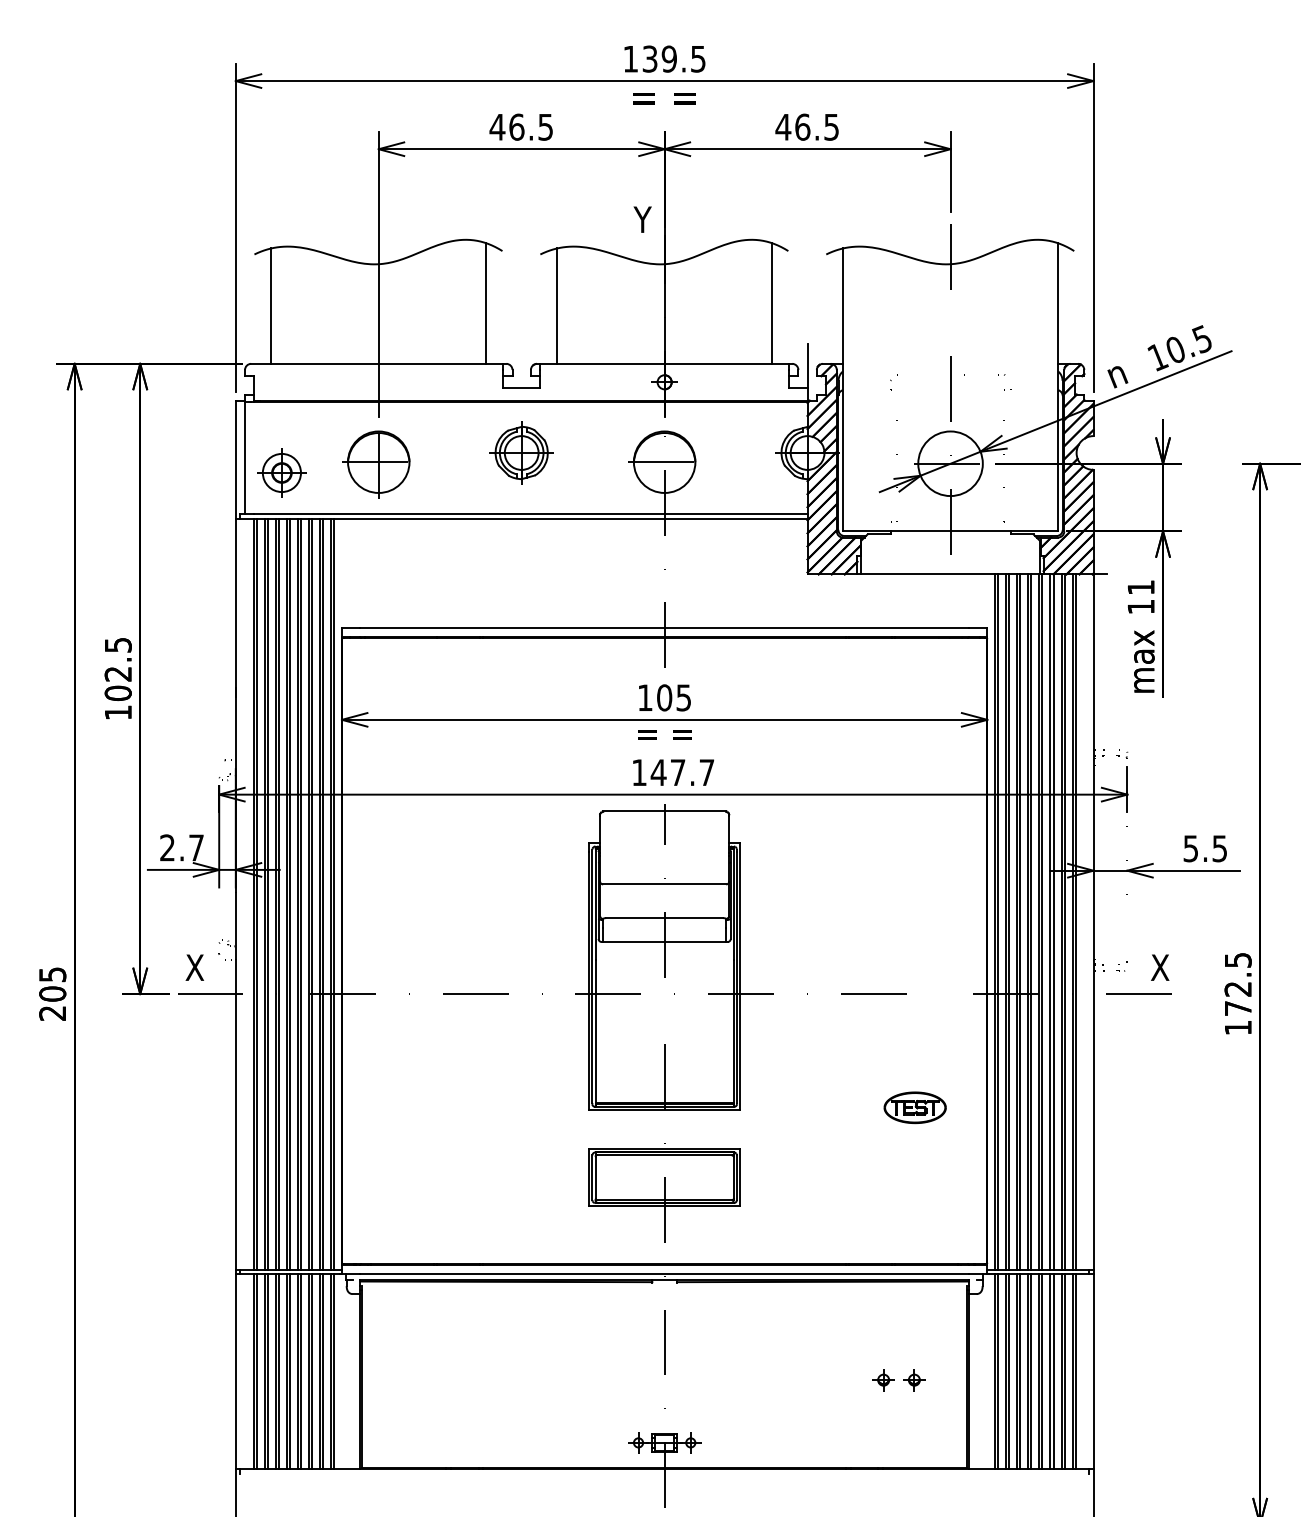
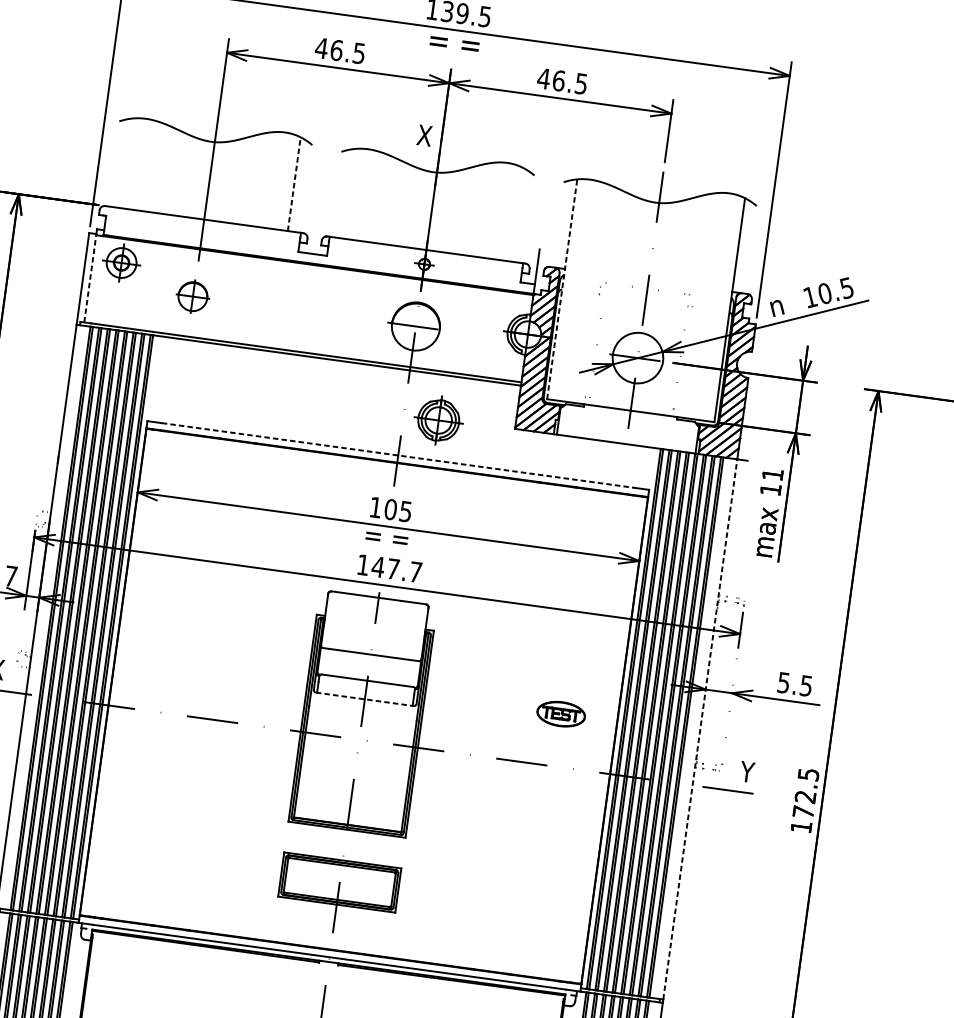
text: (642, 219) -> (424, 135), Y -> X
line: (486, 303) -> (294, 184), solid -> dashed
line: (772, 303) -> (516, 214), removed
line: (271, 305) -> (127, 162), removed
line: (557, 305) -> (349, 193), removed
line: (842, 389) -> (561, 288), solid -> dashed
part: (521, 452) -> (438, 420), moved
line: (245, 457) -> (90, 278), solid -> dashed
part: (376, 464) -> (191, 297), size x0.6
part: (281, 472) -> (121, 262), moved
line: (665, 628) -> (398, 455), solid -> dashed
line: (1093, 921) -> (700, 729), solid -> dashed
line: (665, 942) -> (365, 699), solid -> dashed
text: (1160, 967) -> (747, 771), X -> Y
part: (914, 1107) -> (560, 713), moved

